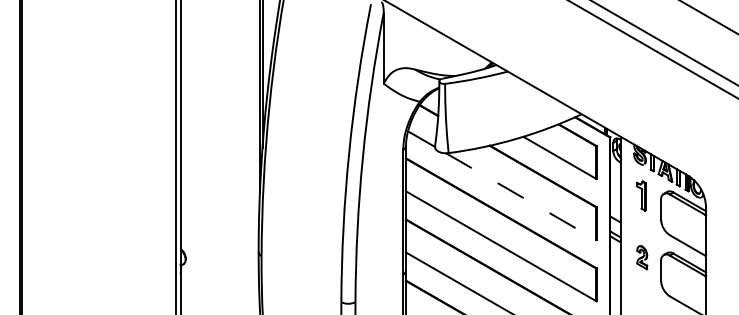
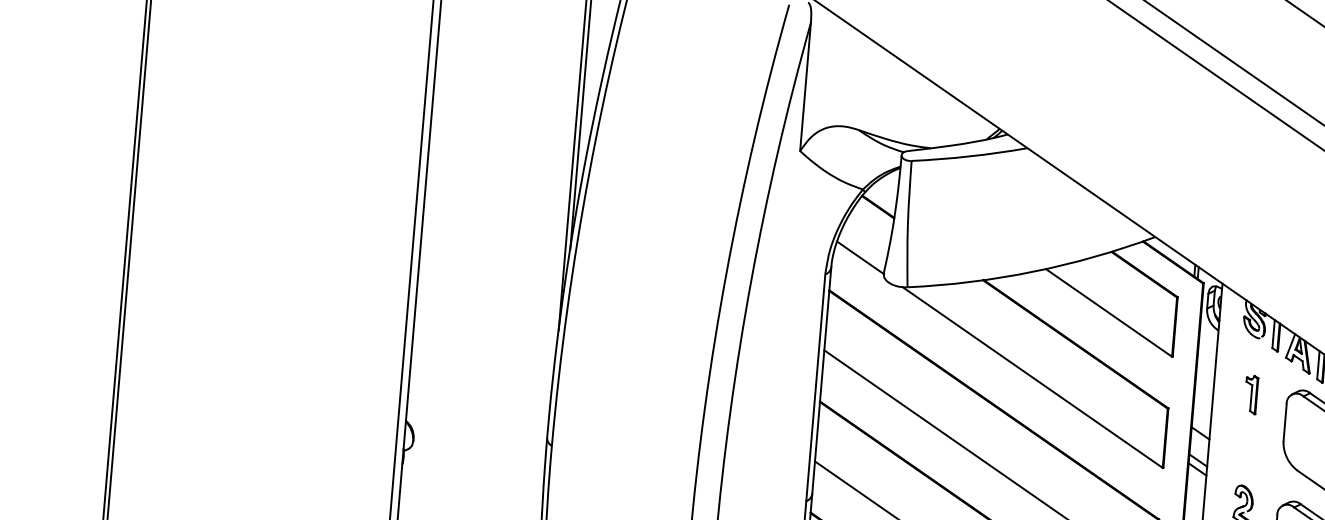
part: (641, 195) -> (1251, 393), size x0.71
line: (521, 196) -> (1033, 377), dashed -> solid

